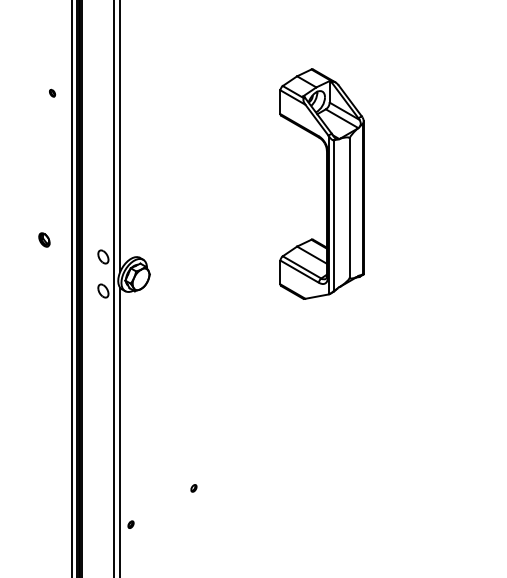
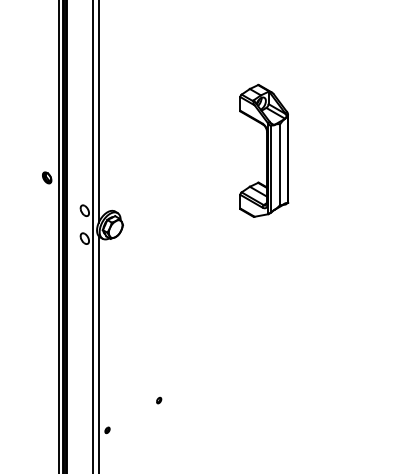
part: (52, 92) -> (43, 75), removed
part: (321, 183) -> (263, 150), size x0.7
part: (44, 239) -> (47, 177), moved

